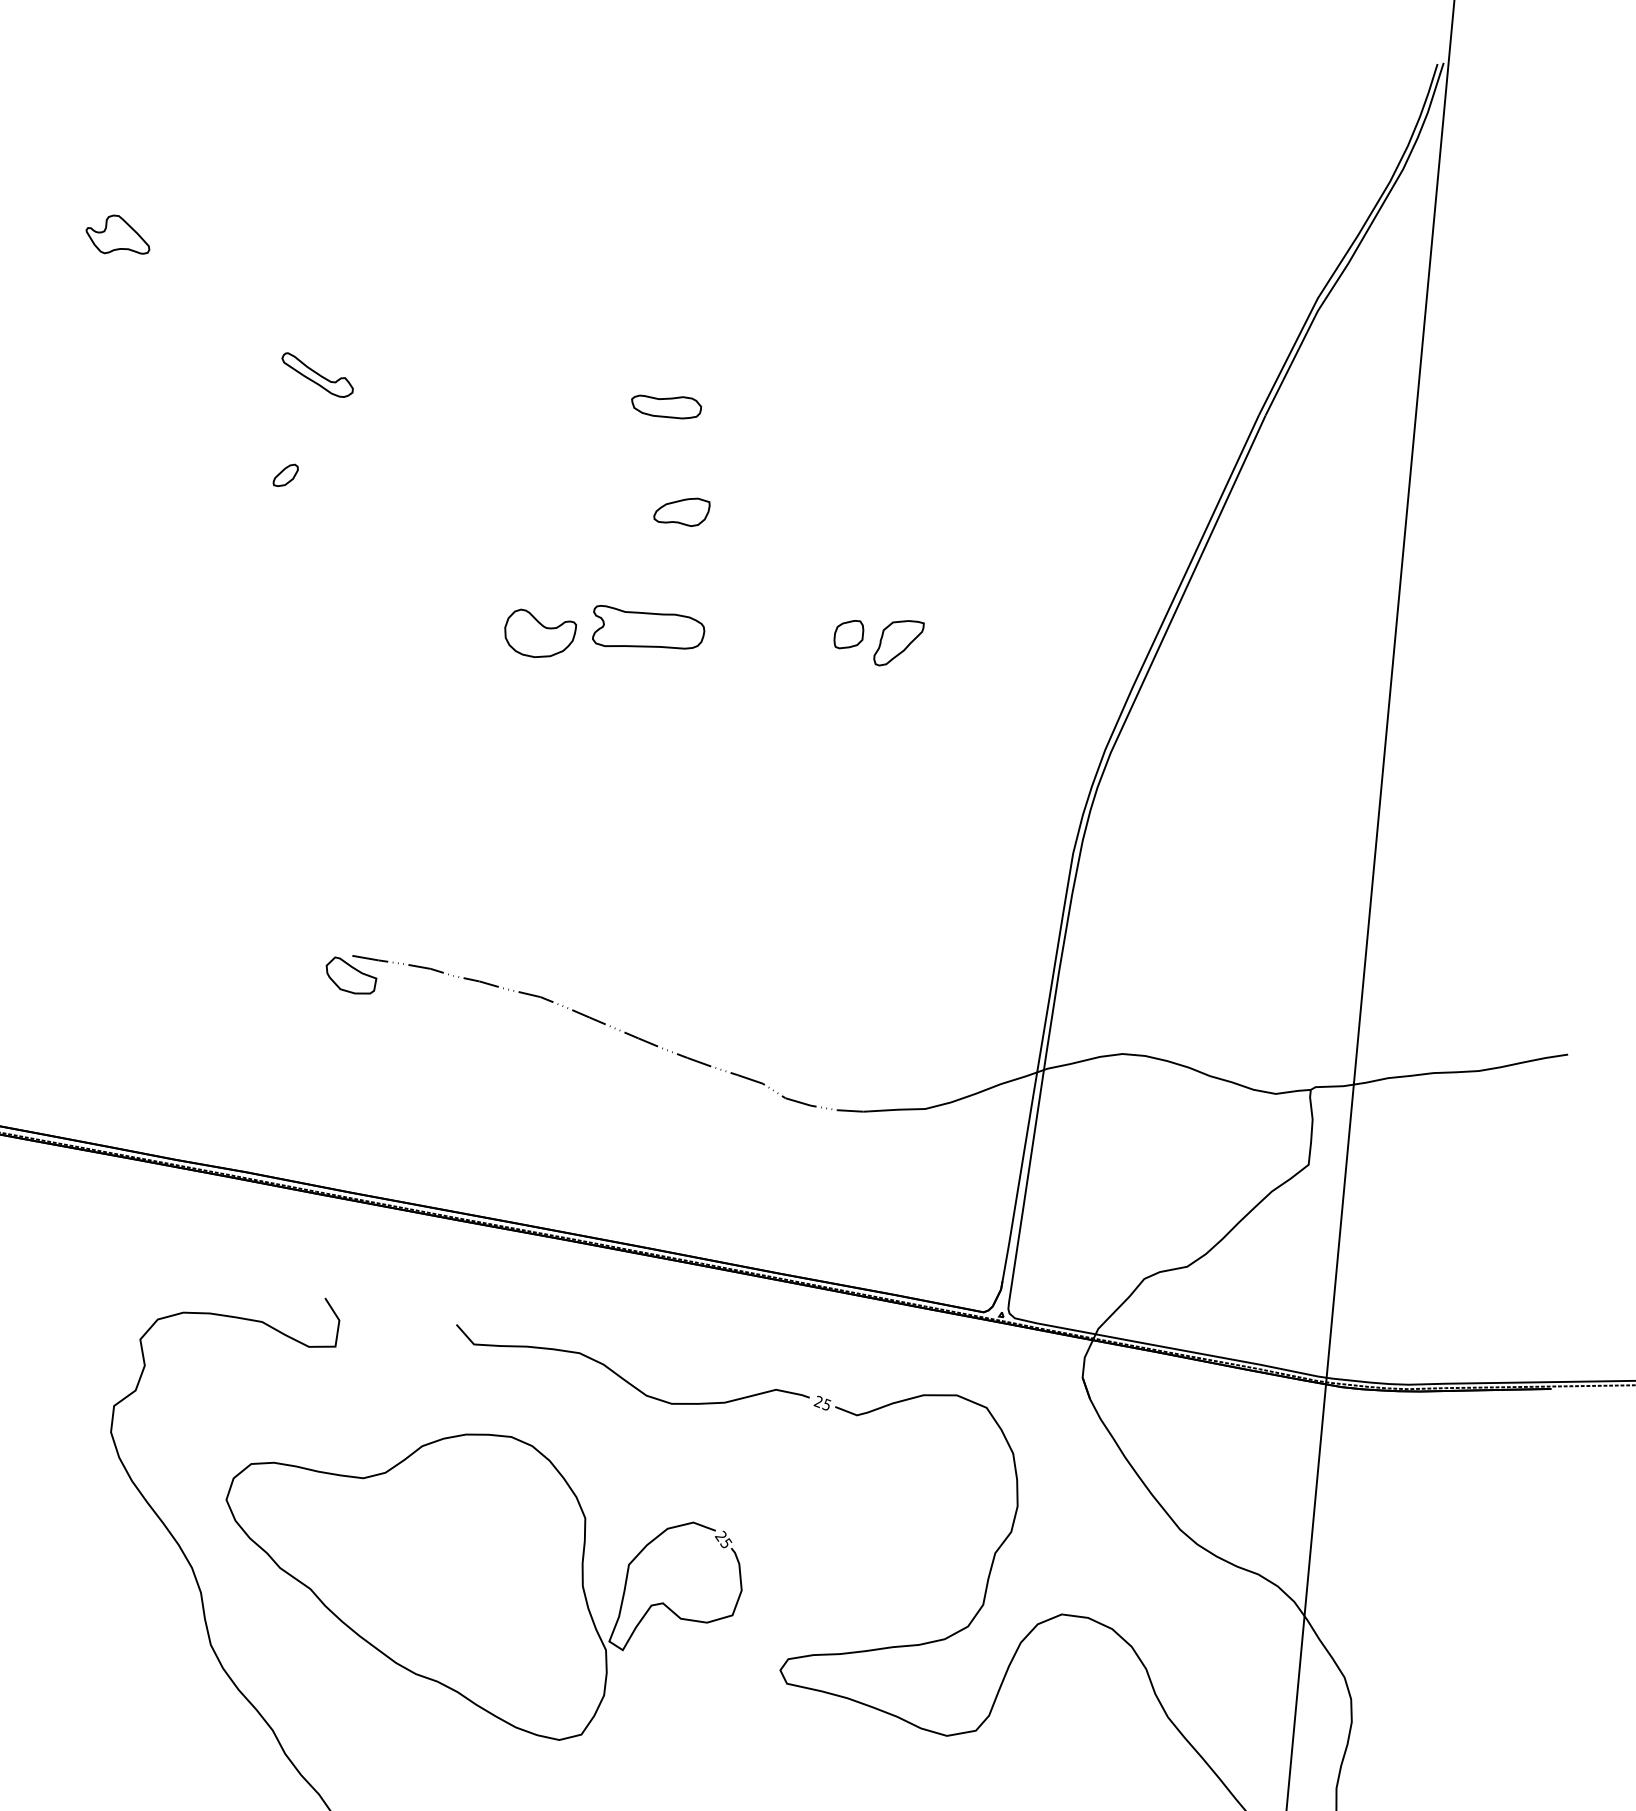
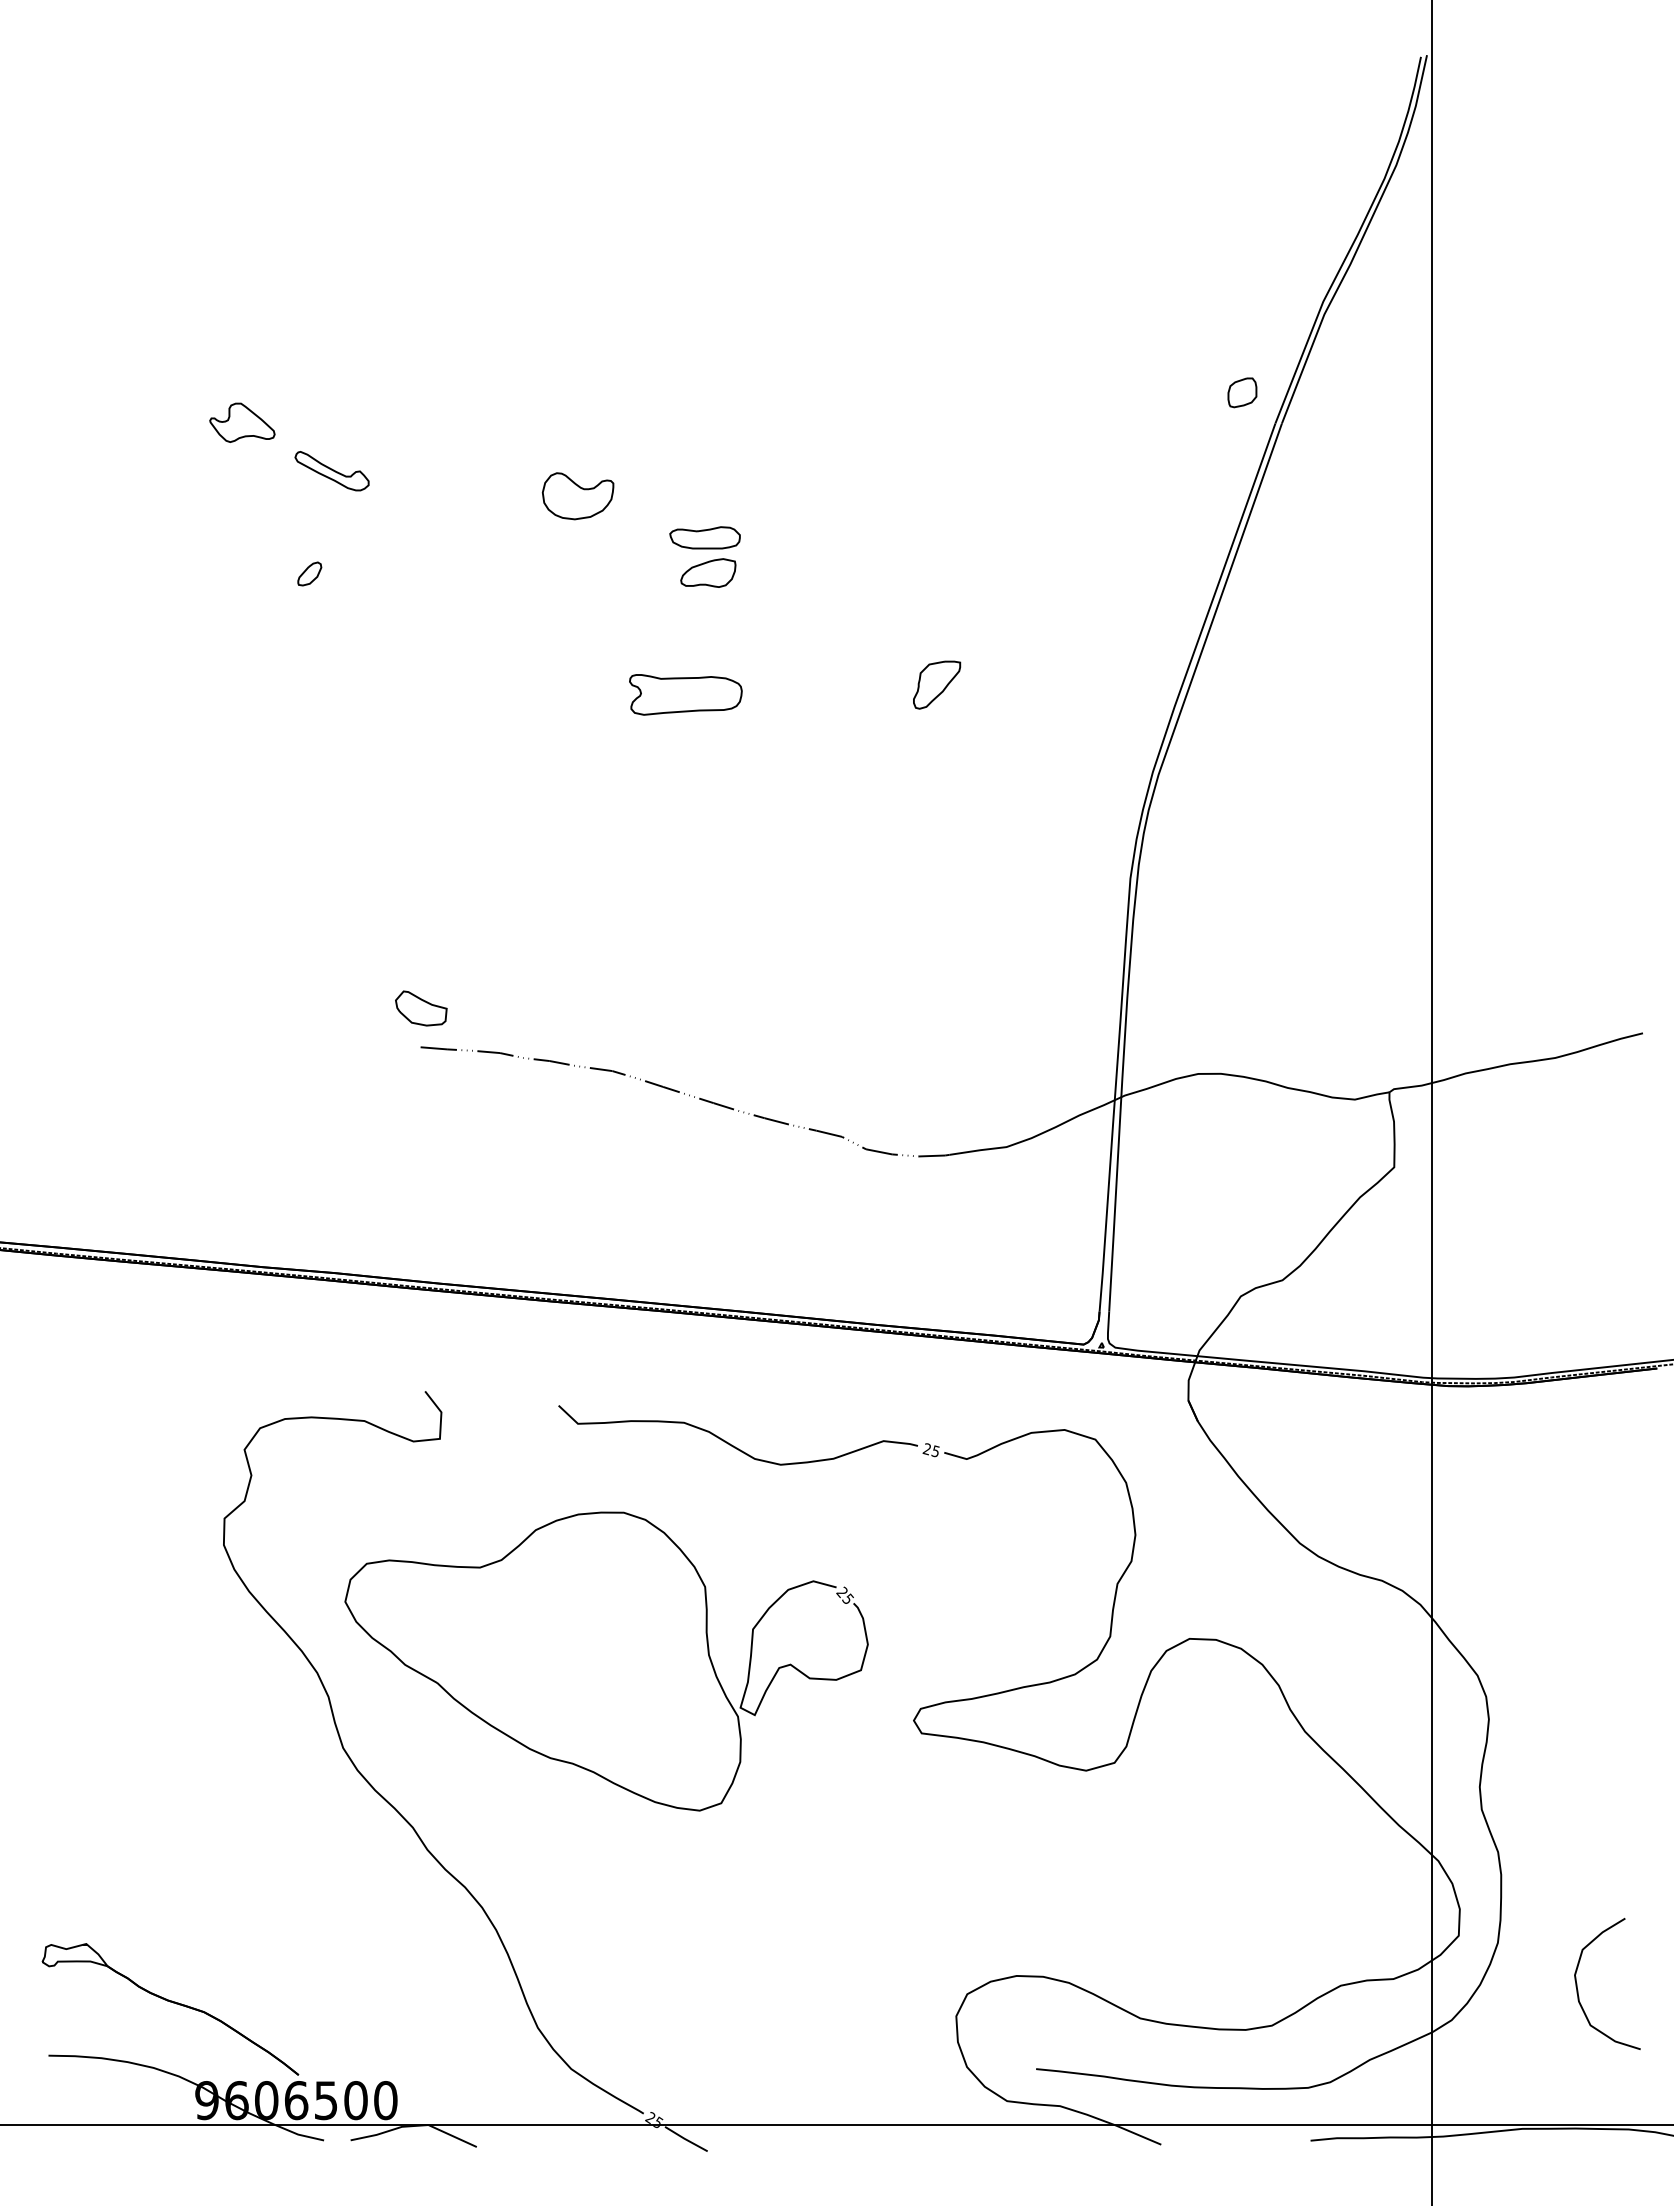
part: (118, 234) -> (242, 422), moved
part: (665, 405) -> (704, 537), moved
part: (539, 634) -> (577, 496), moved
part: (849, 634) -> (1242, 392), moved
part: (351, 975) -> (421, 1008), moved

